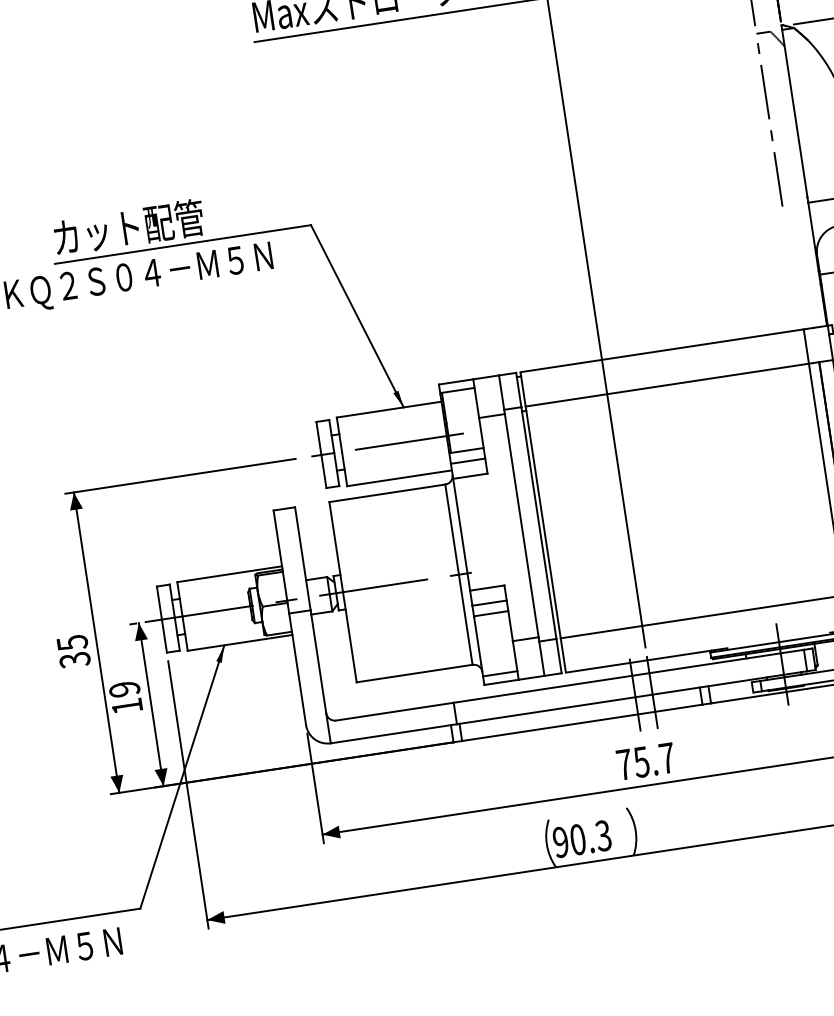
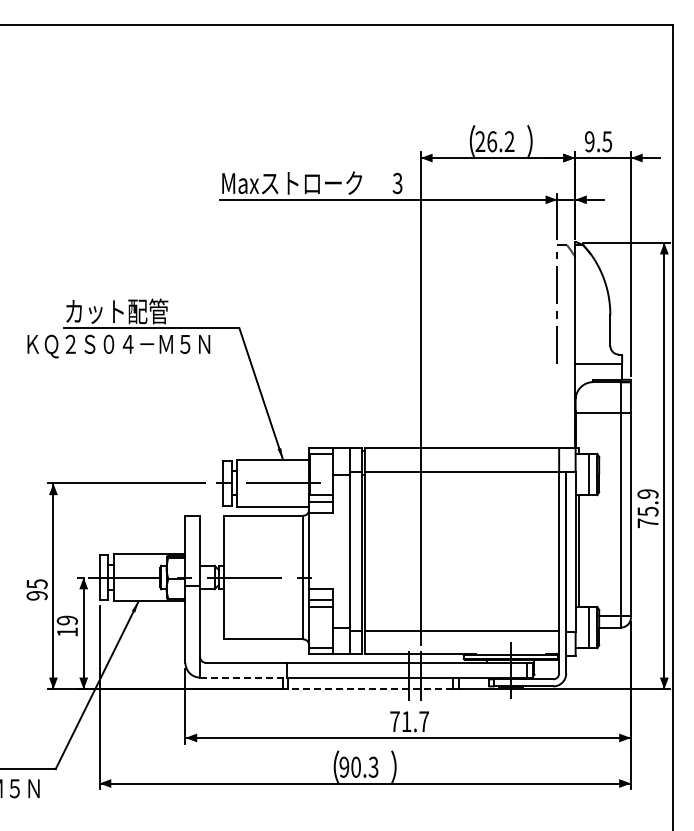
text: (75, 659) -> (37, 595), 35 -> 95
line: (581, 723) -> (370, 689), solid -> dashed
line: (393, 733) -> (243, 677), solid -> dashed
text: (641, 761) -> (406, 721), 75.7 -> 71.7

